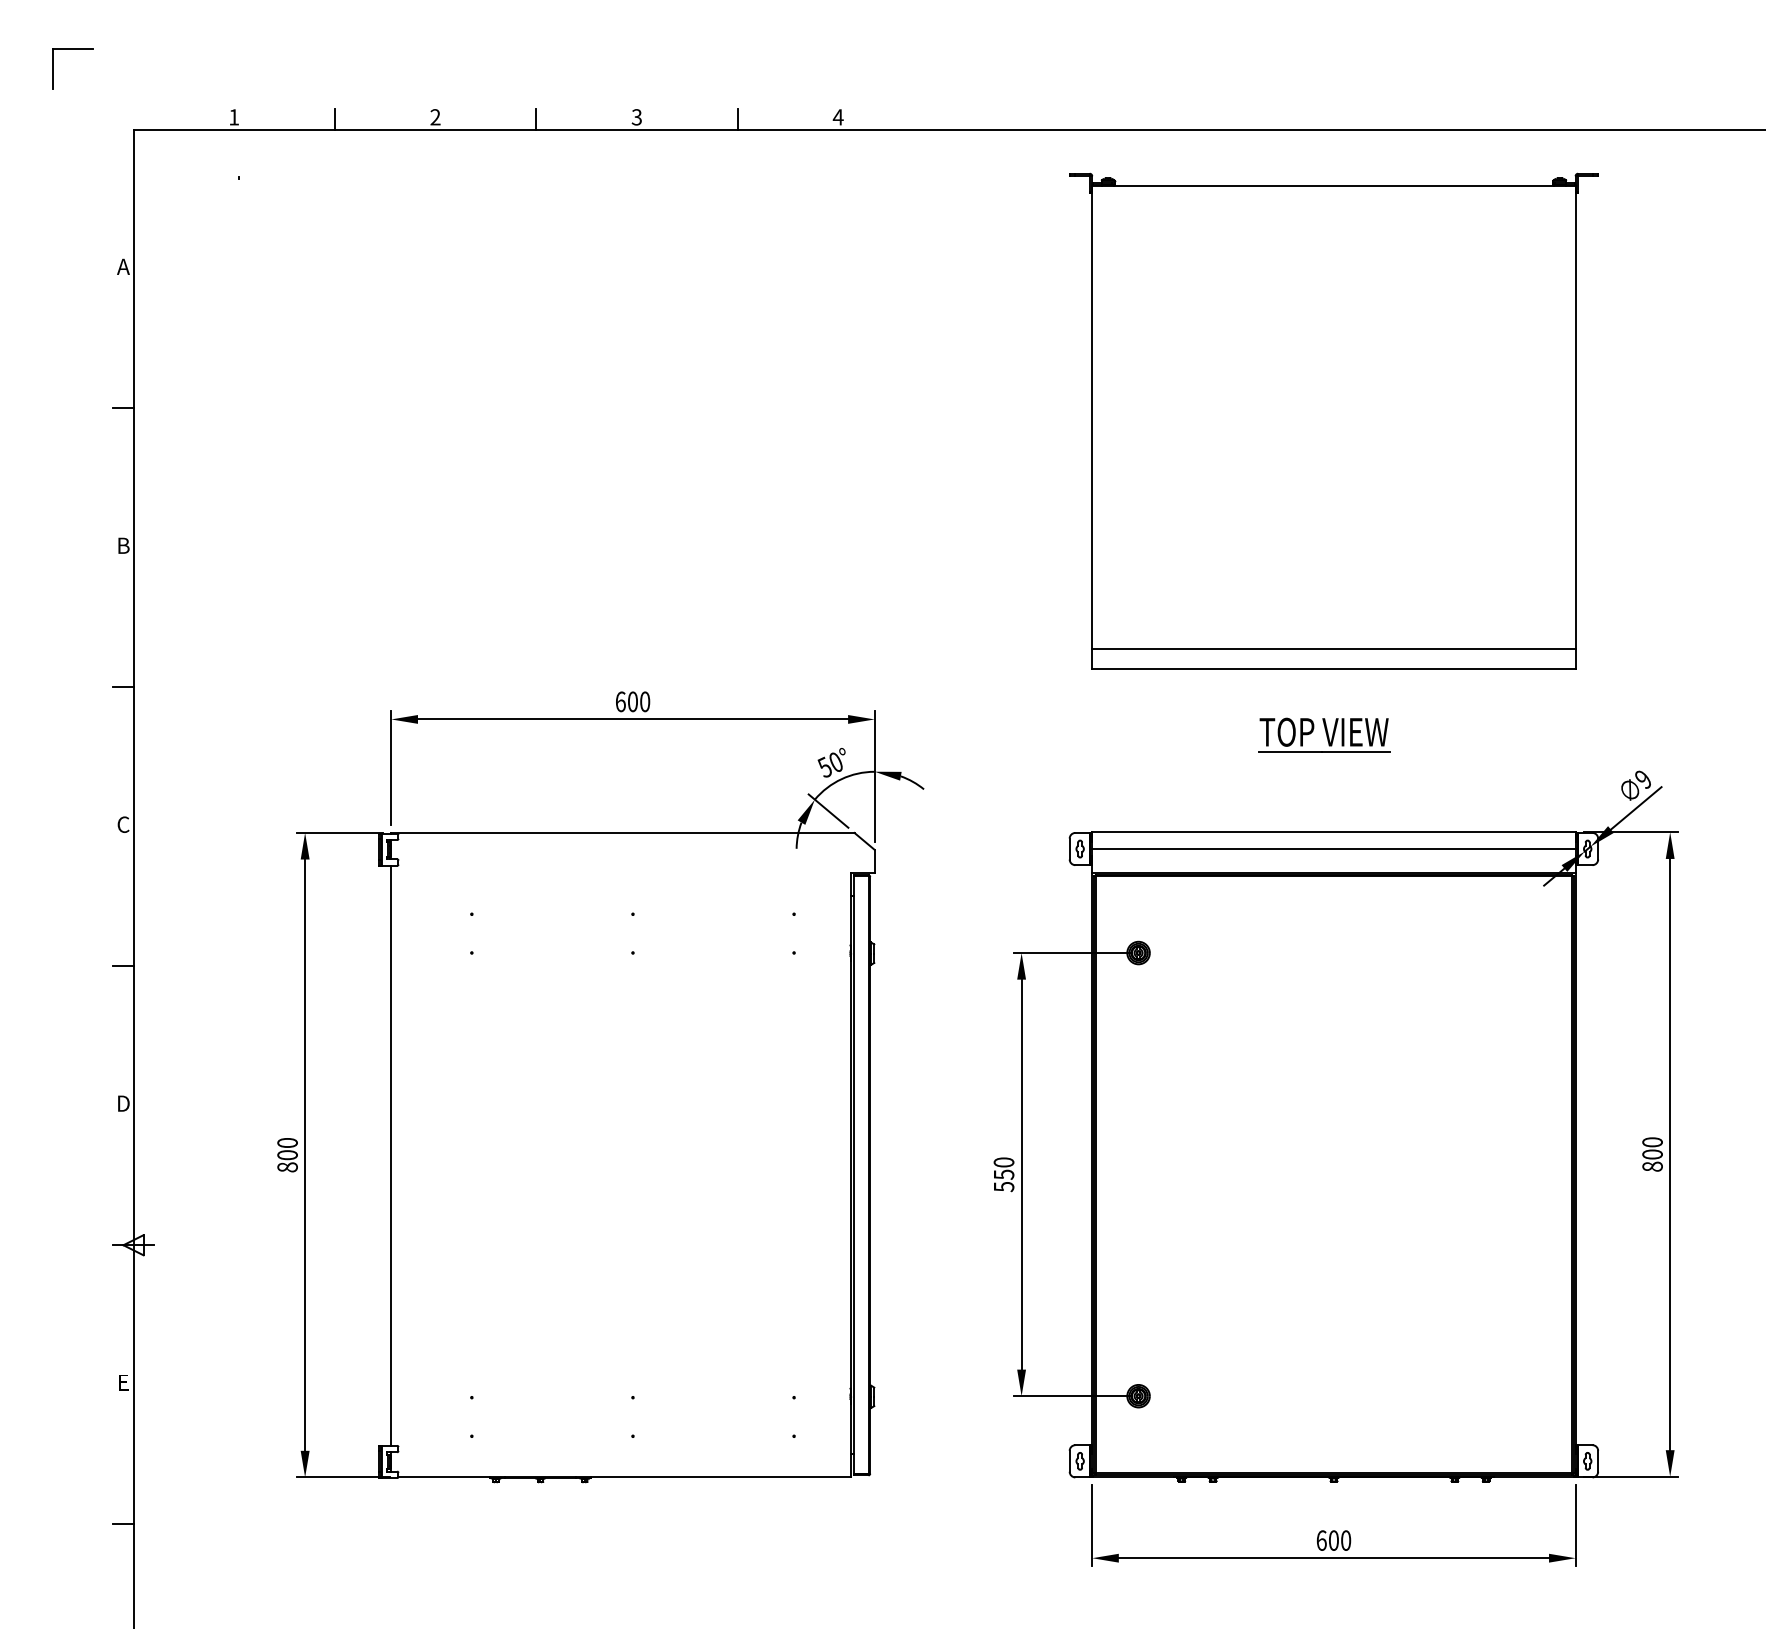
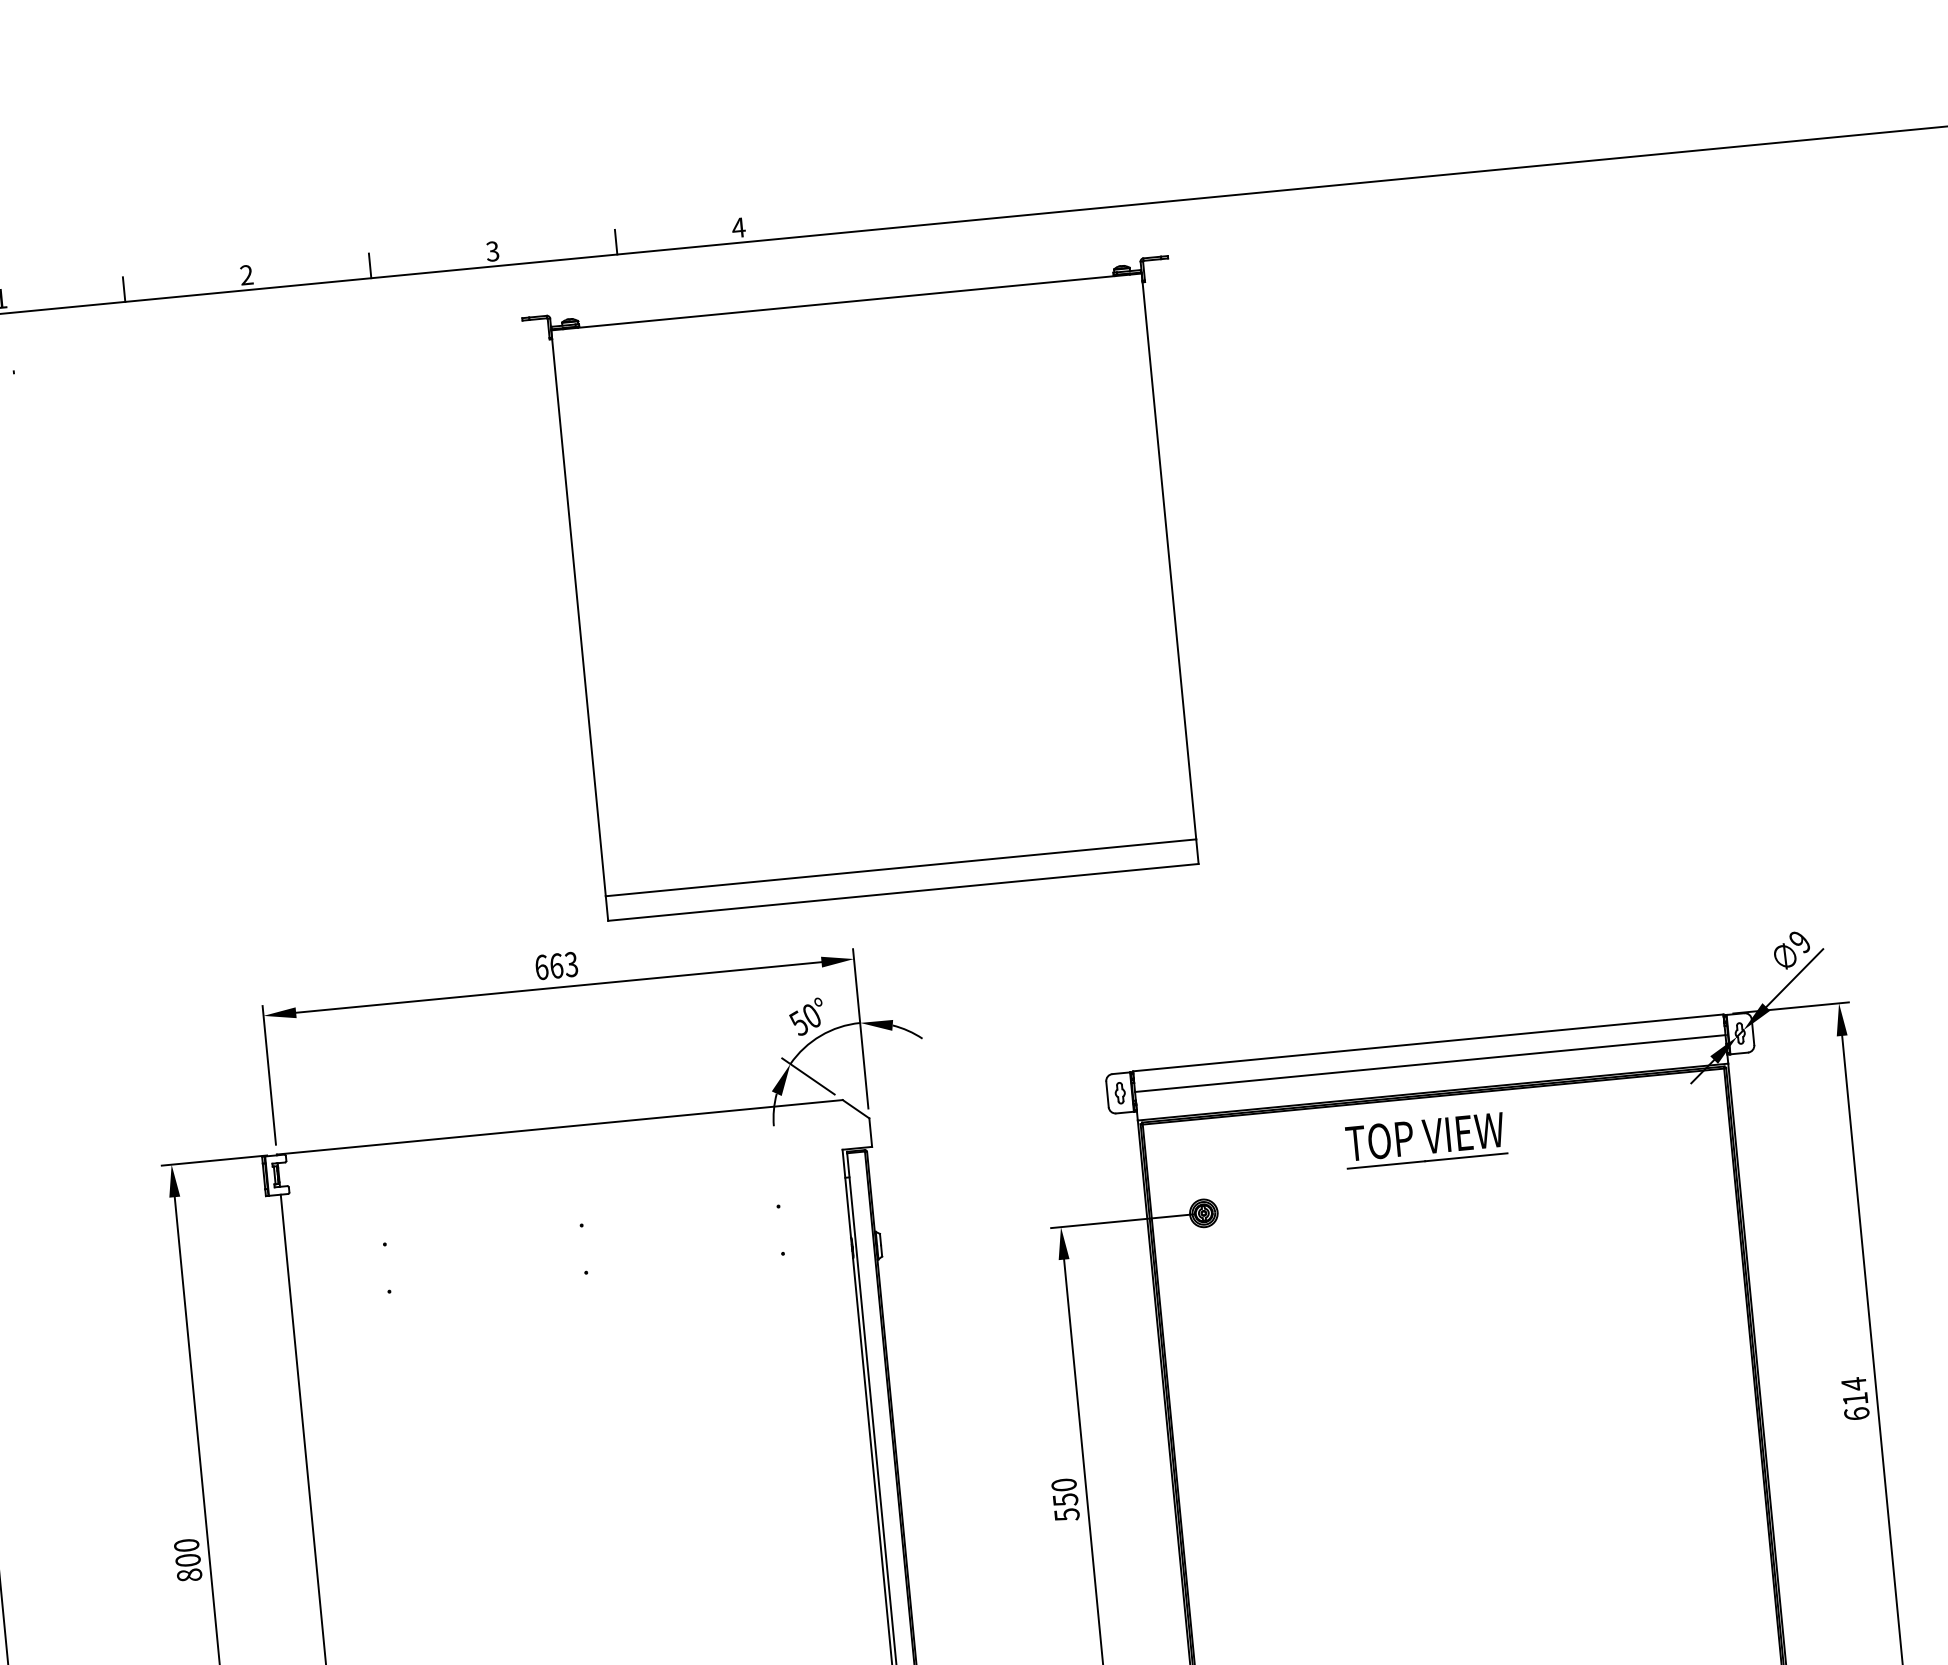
part: (1333, 420) -> (873, 588), moved
text: (639, 701) -> (564, 964), 600 -> 663
part: (1324, 734) -> (1425, 1139), moved
text: (1652, 1154) -> (1855, 1399), 800 -> 614

